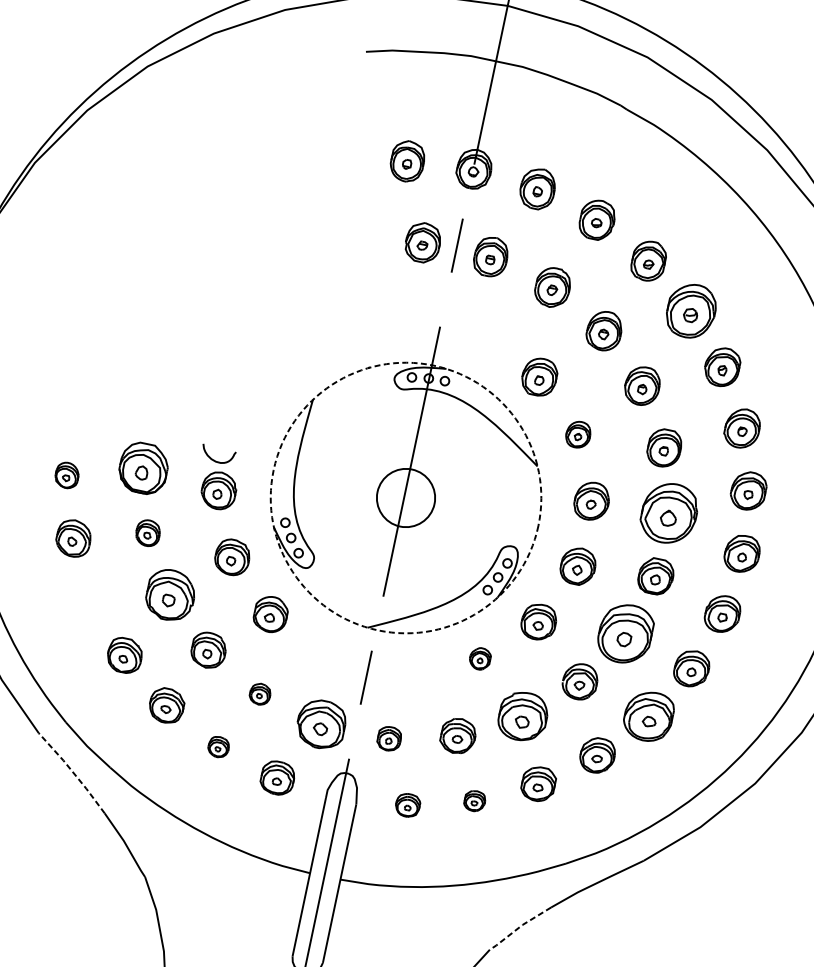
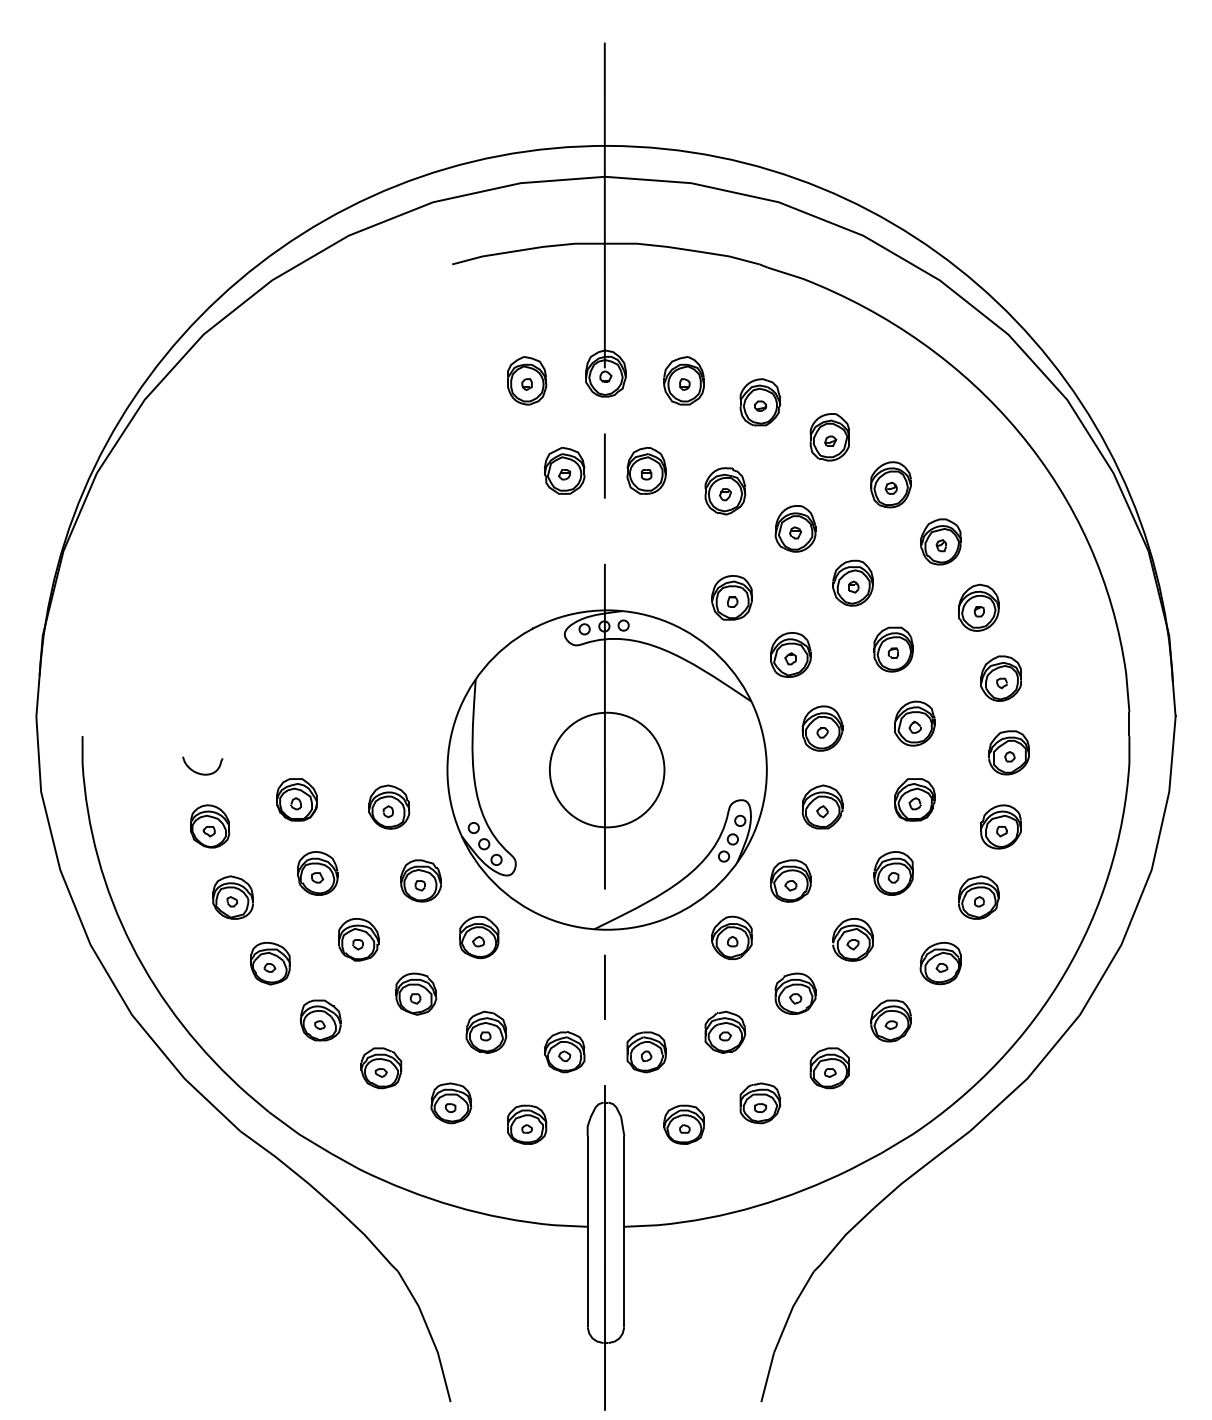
part: (690, 310) -> (890, 484), size x0.71
part: (578, 434) -> (790, 654), size x1.43
curve: (214, 459) -> (199, 772), moved
part: (143, 468) -> (296, 799), size x0.71
part: (67, 475) -> (210, 826), size x1.43
circle: (405, 497) -> (606, 769), dashed -> solid
circle: (405, 497) -> (606, 769), size x1.67
part: (668, 513) -> (914, 723), size x0.62
part: (147, 533) -> (317, 873), size x1.43
part: (170, 595) -> (358, 939), size x0.71
part: (93, 599) -> (270, 963), added
part: (625, 633) -> (893, 873), size x0.62
part: (479, 658) -> (731, 937), size x1.67
part: (260, 693) -> (486, 1031), size x1.67
part: (523, 716) -> (795, 993), size x0.71
part: (648, 716) -> (940, 963), size x0.71
part: (321, 724) -> (564, 1052), size x0.71
part: (389, 739) -> (646, 1052), size x1.43
part: (218, 747) -> (451, 1103), size x1.67
line: (73, 771) -> (289, 1167), dashed -> solid
part: (474, 801) -> (760, 1103), size x1.67
part: (407, 805) -> (683, 1124), size x1.43
line: (519, 927) -> (842, 1238), dashed -> solid

